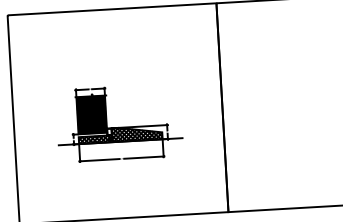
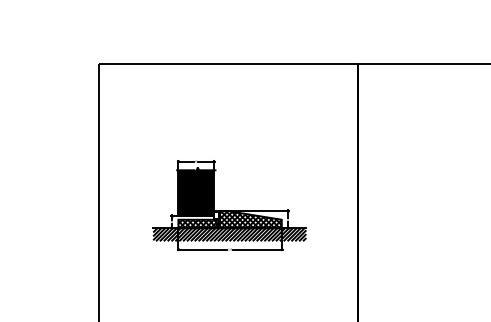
hatch: (120, 146) -> (229, 234), added

